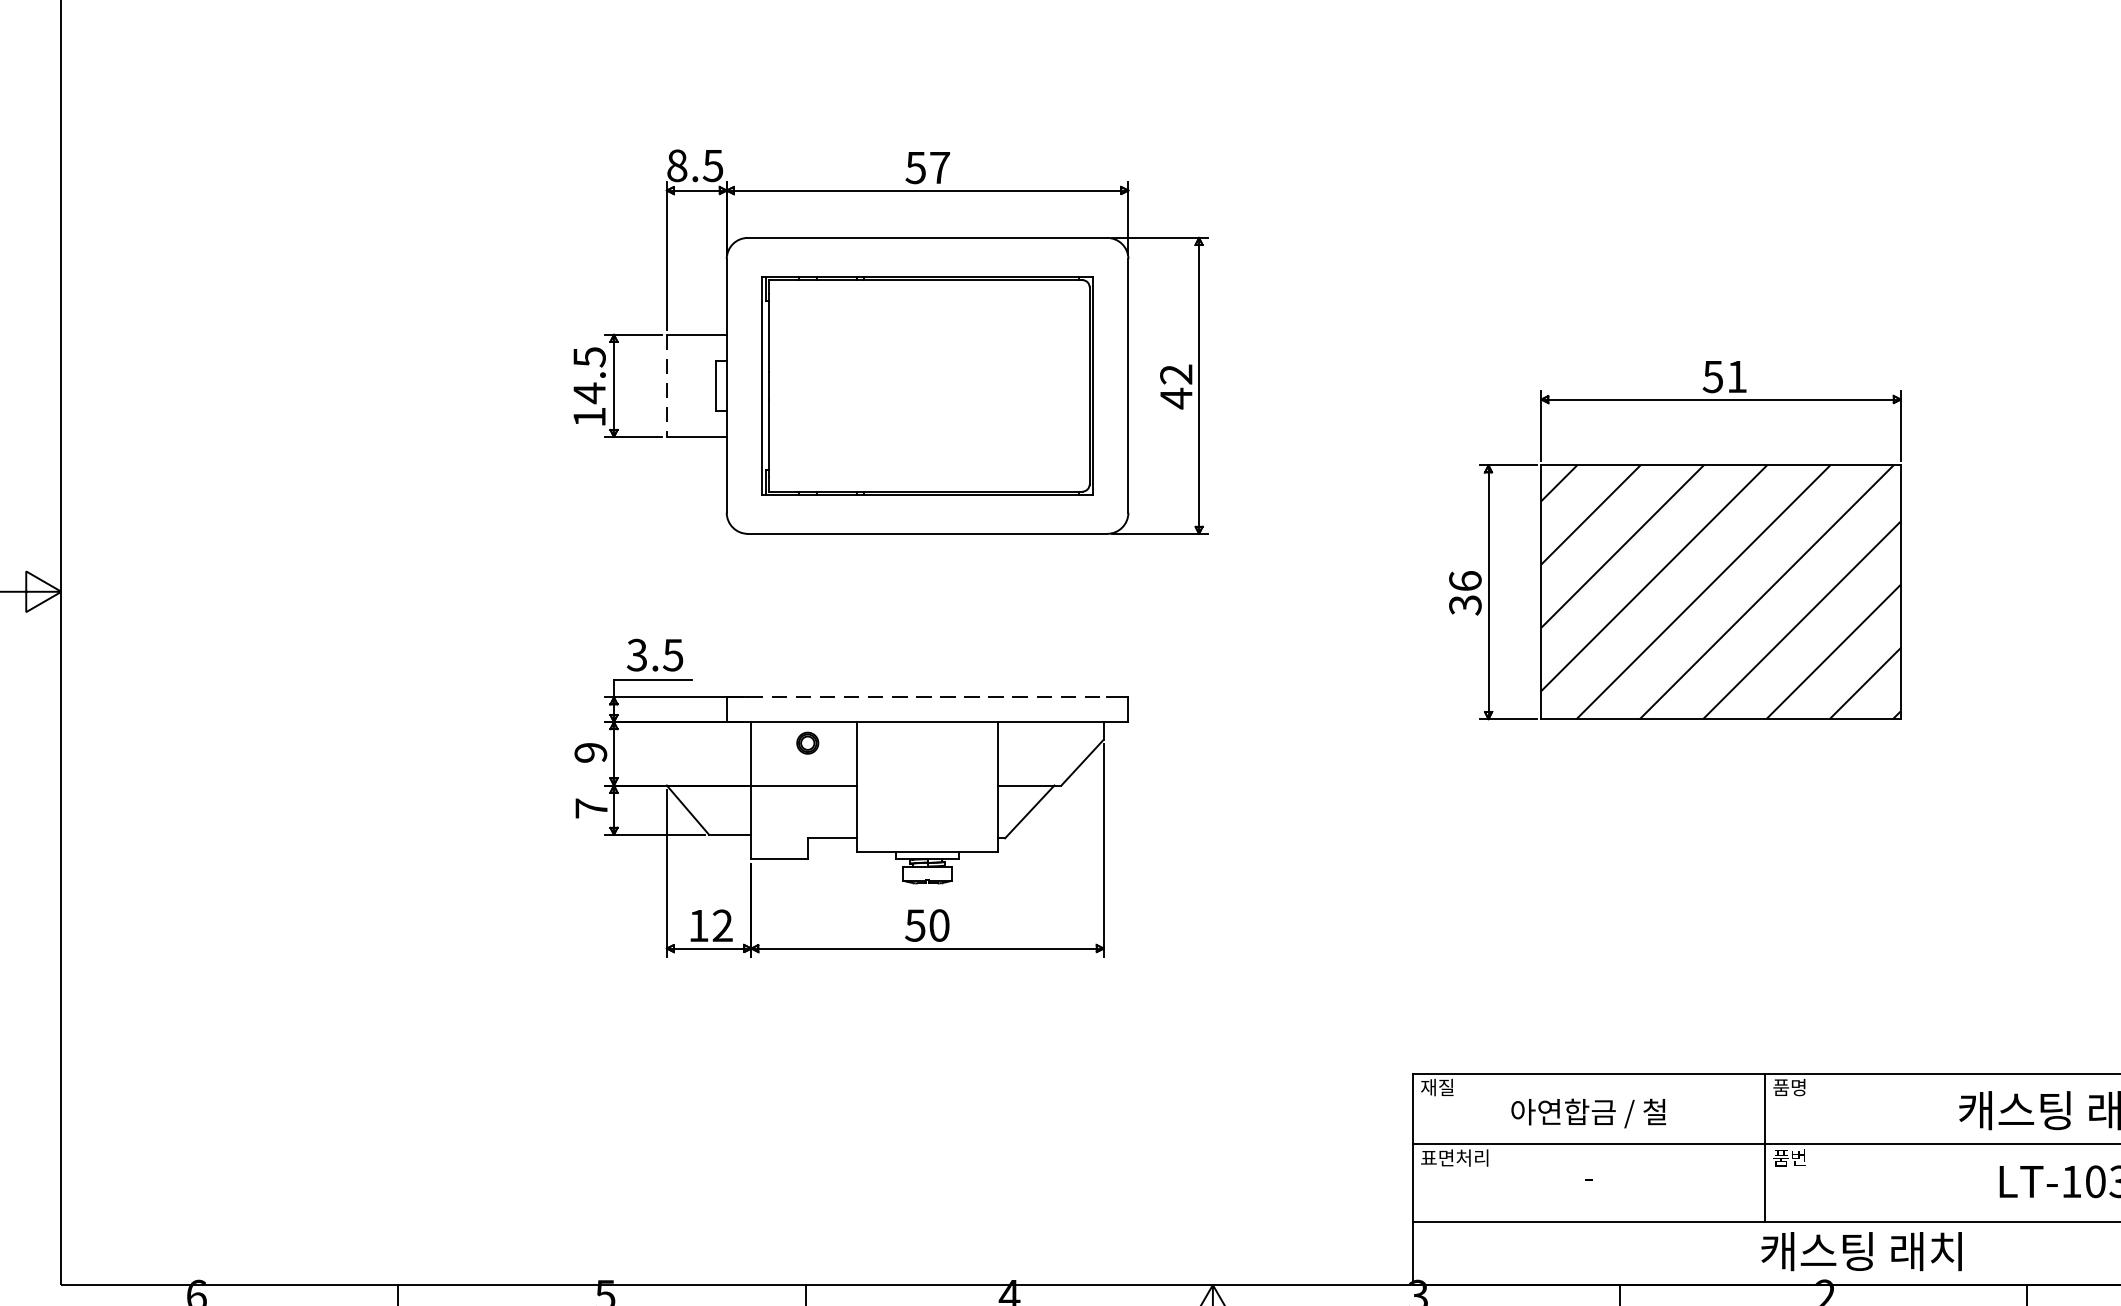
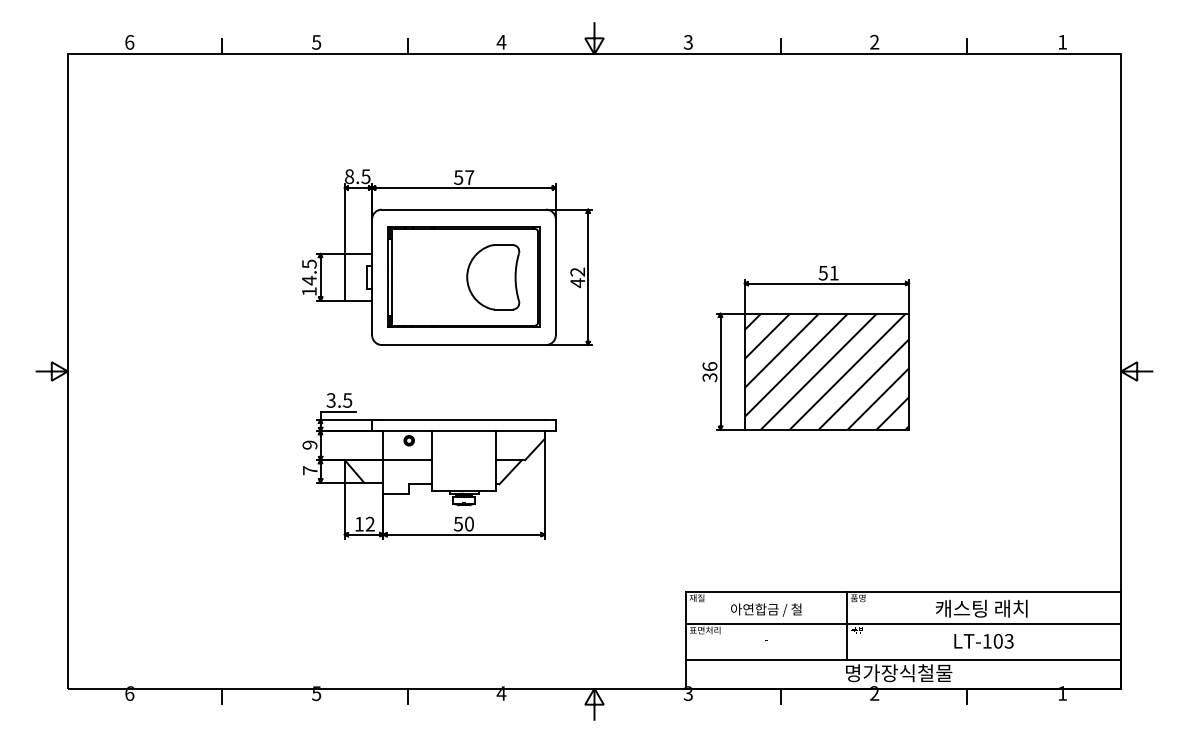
line: (666, 386) -> (344, 277), dashed -> solid
part: (992, 386) -> (493, 277), added
line: (928, 696) -> (464, 419), dashed -> solid
text: (1877, 1252) -> (898, 673), 캐스팅 래치 -> 명가장식철물

